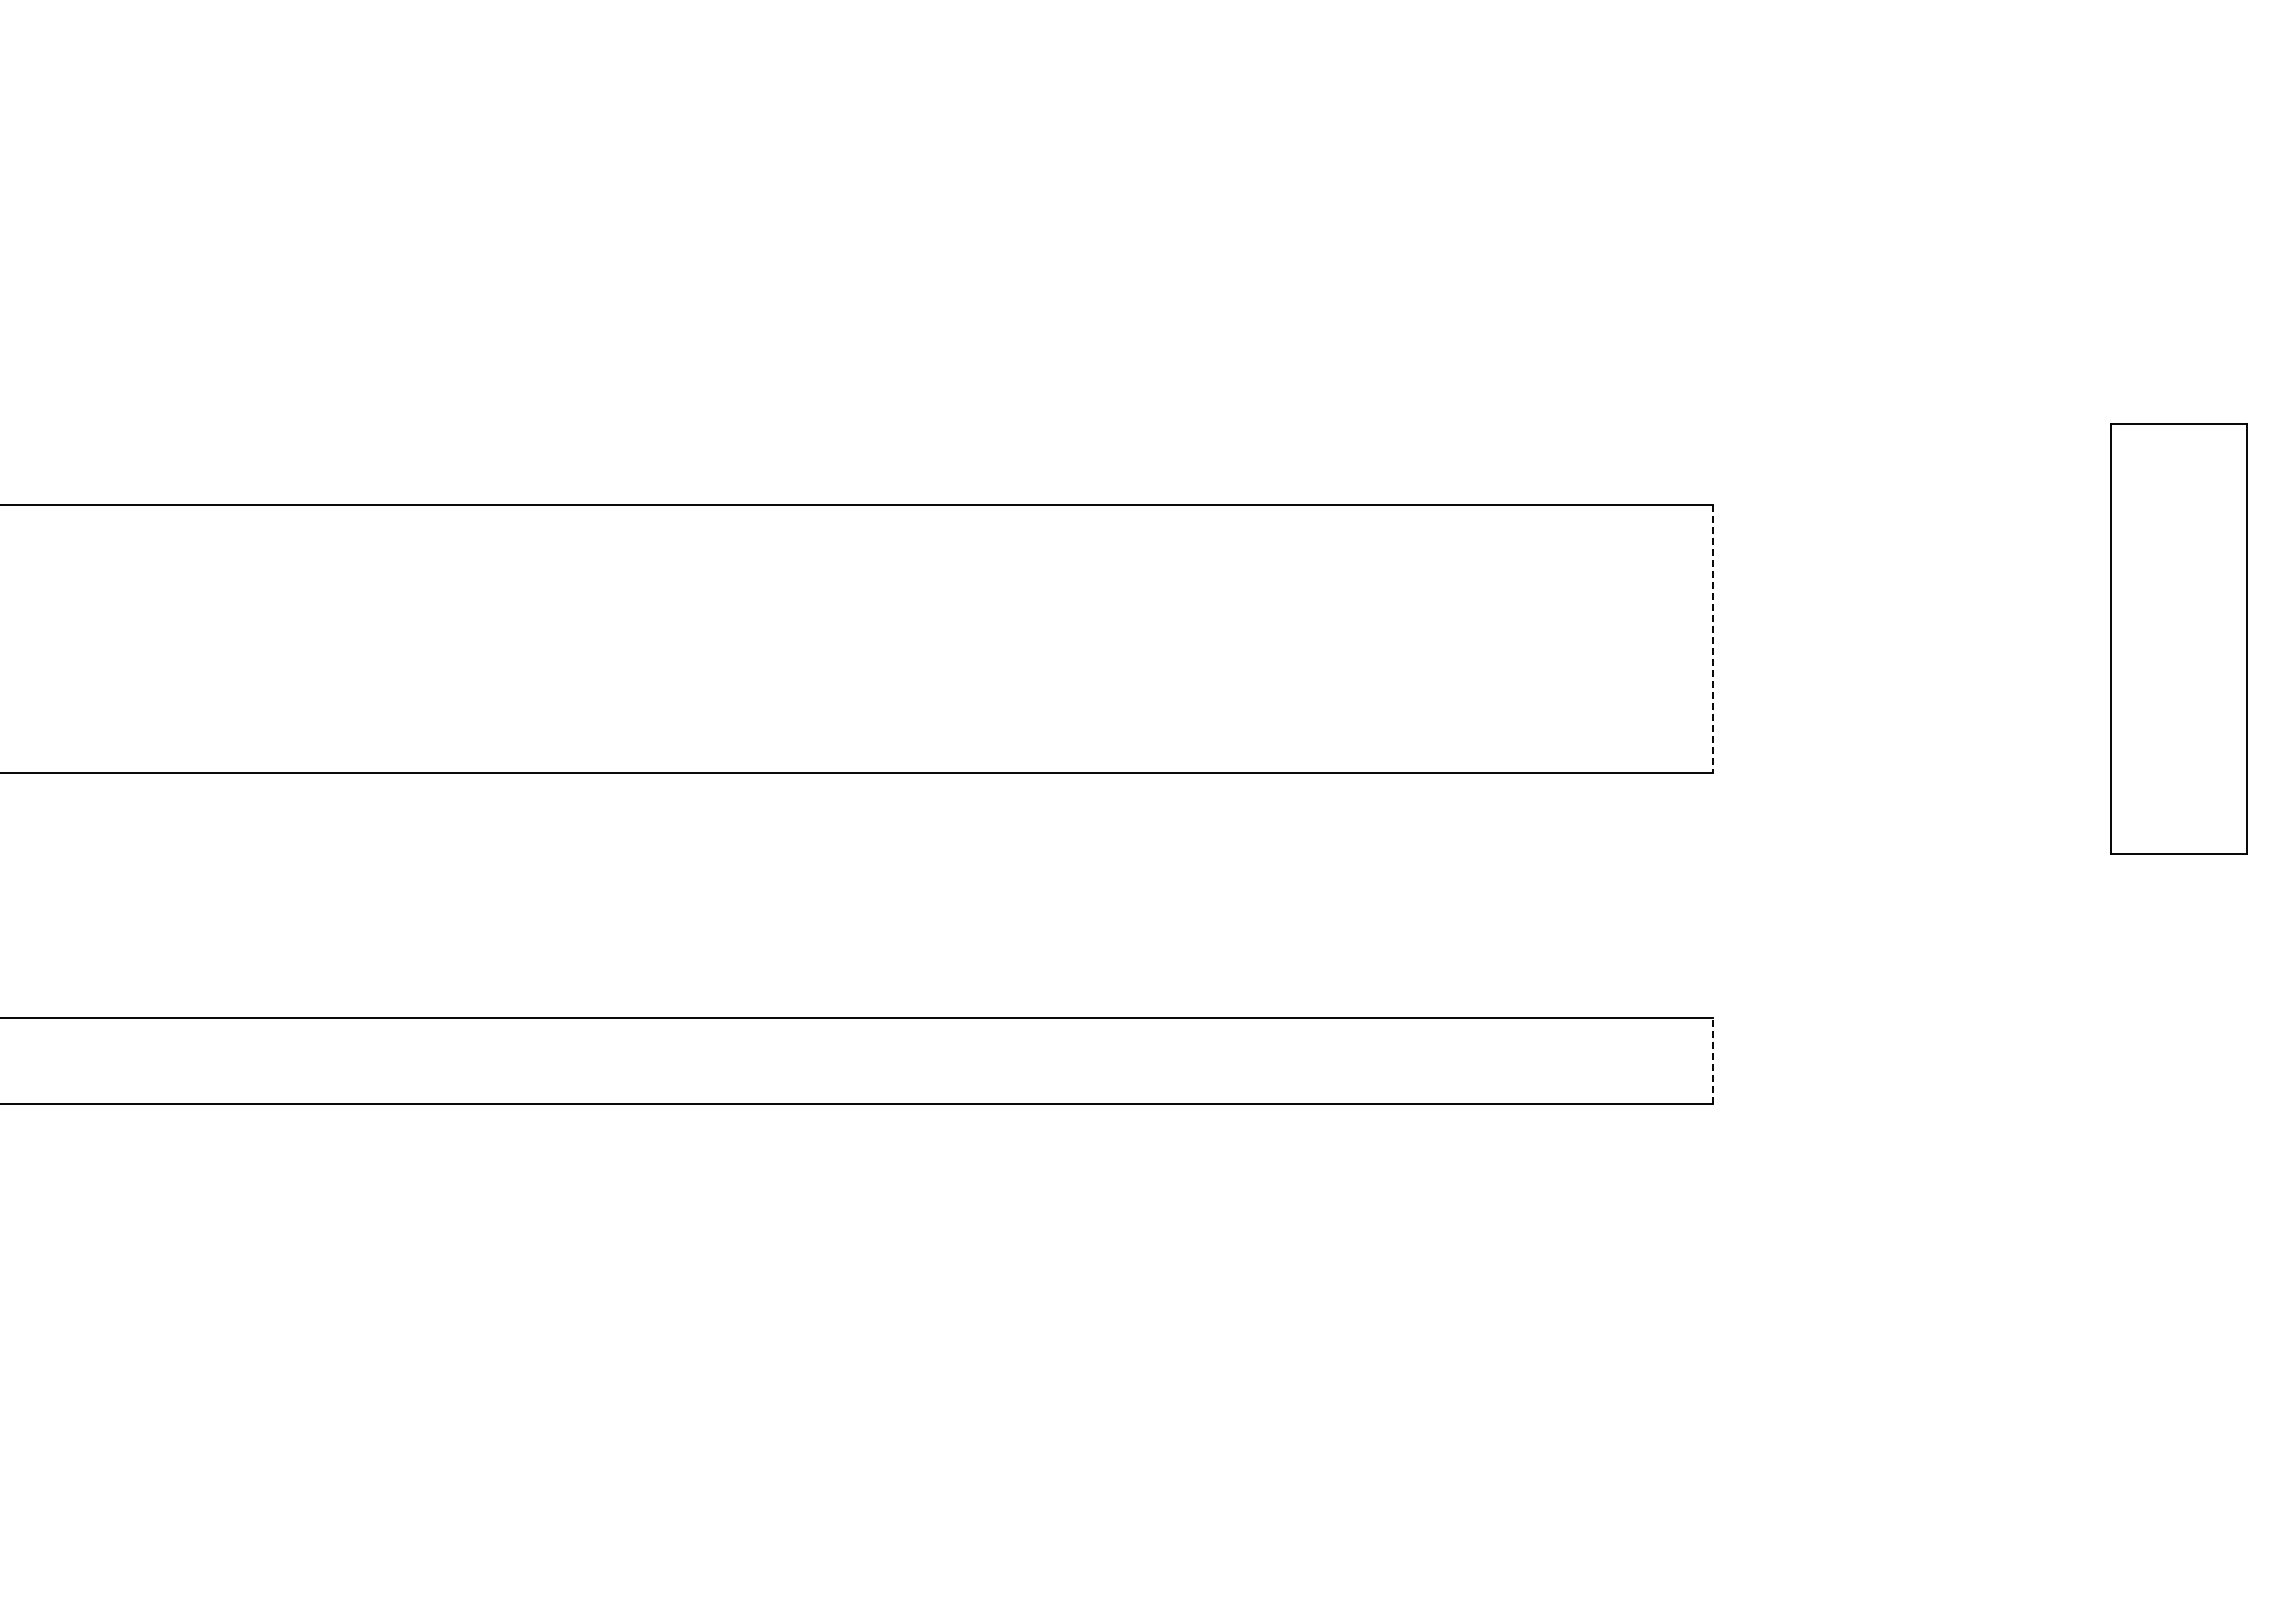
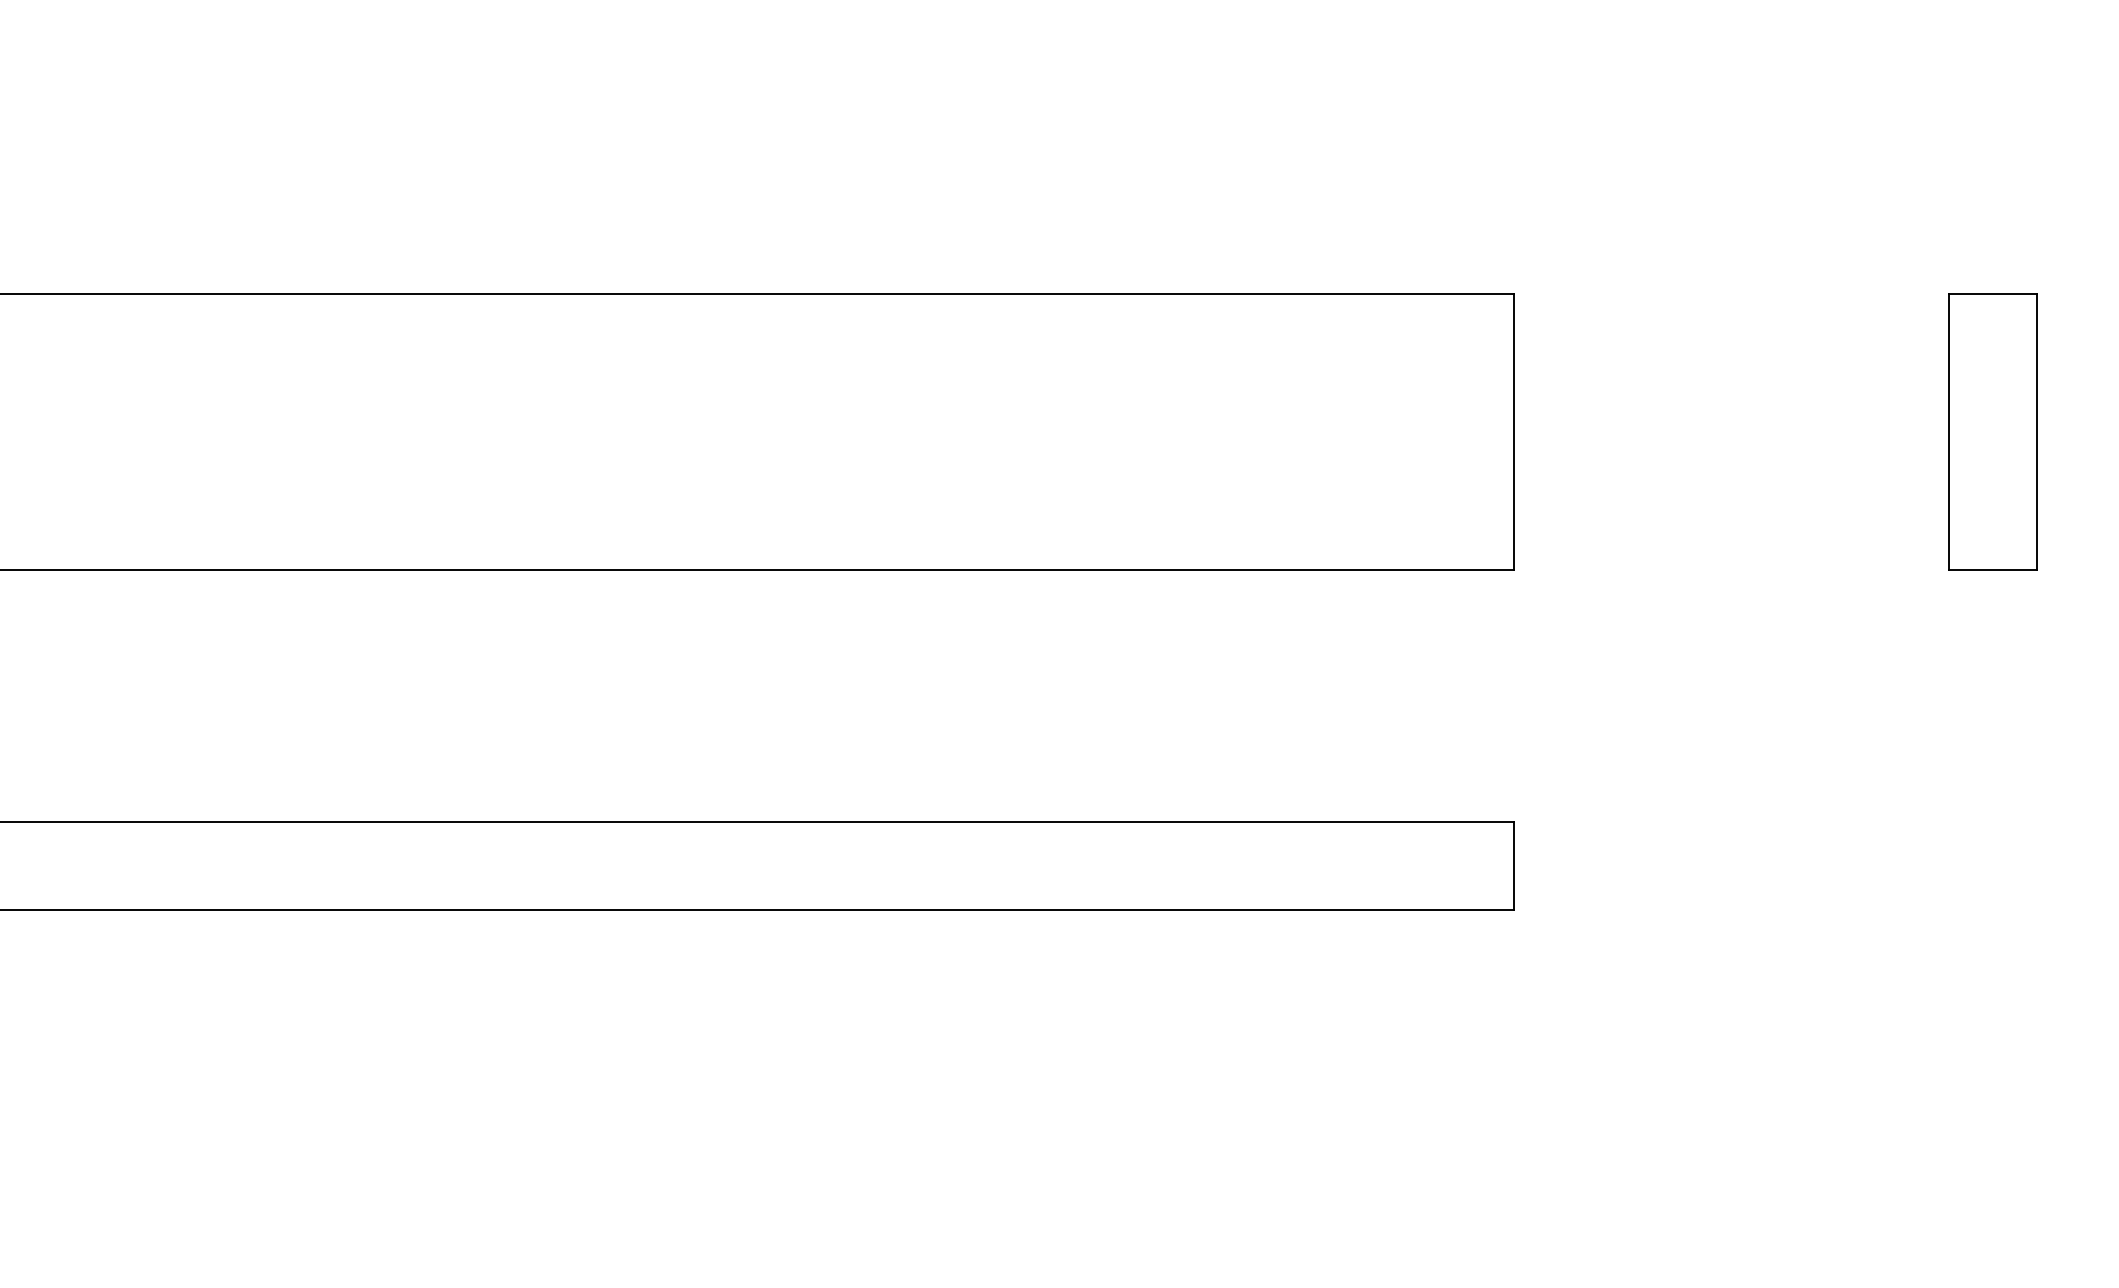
part: (2178, 638) -> (1992, 431), size x0.62
line: (1712, 639) -> (1514, 432), dashed -> solid
line: (1712, 1060) -> (1514, 865), dashed -> solid

